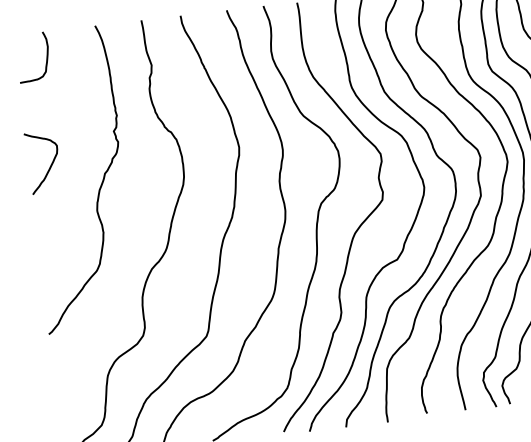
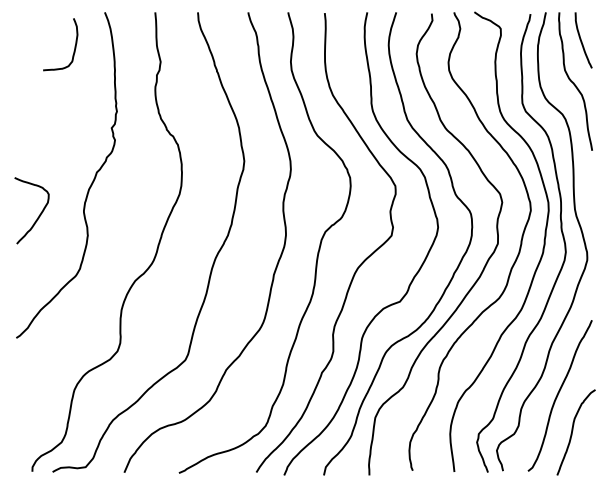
curve: (46, 57) -> (74, 46), moved
curve: (49, 166) -> (38, 215), moved

